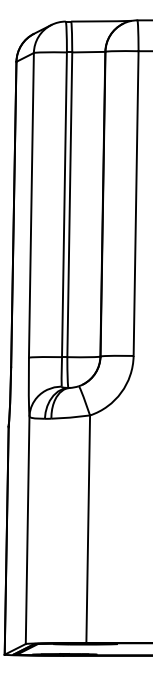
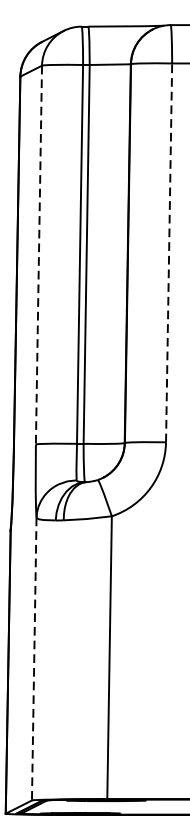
line: (136, 203) -> (169, 252), solid -> dashed
line: (31, 205) -> (39, 255), solid -> dashed
line: (27, 530) -> (34, 659), solid -> dashed

